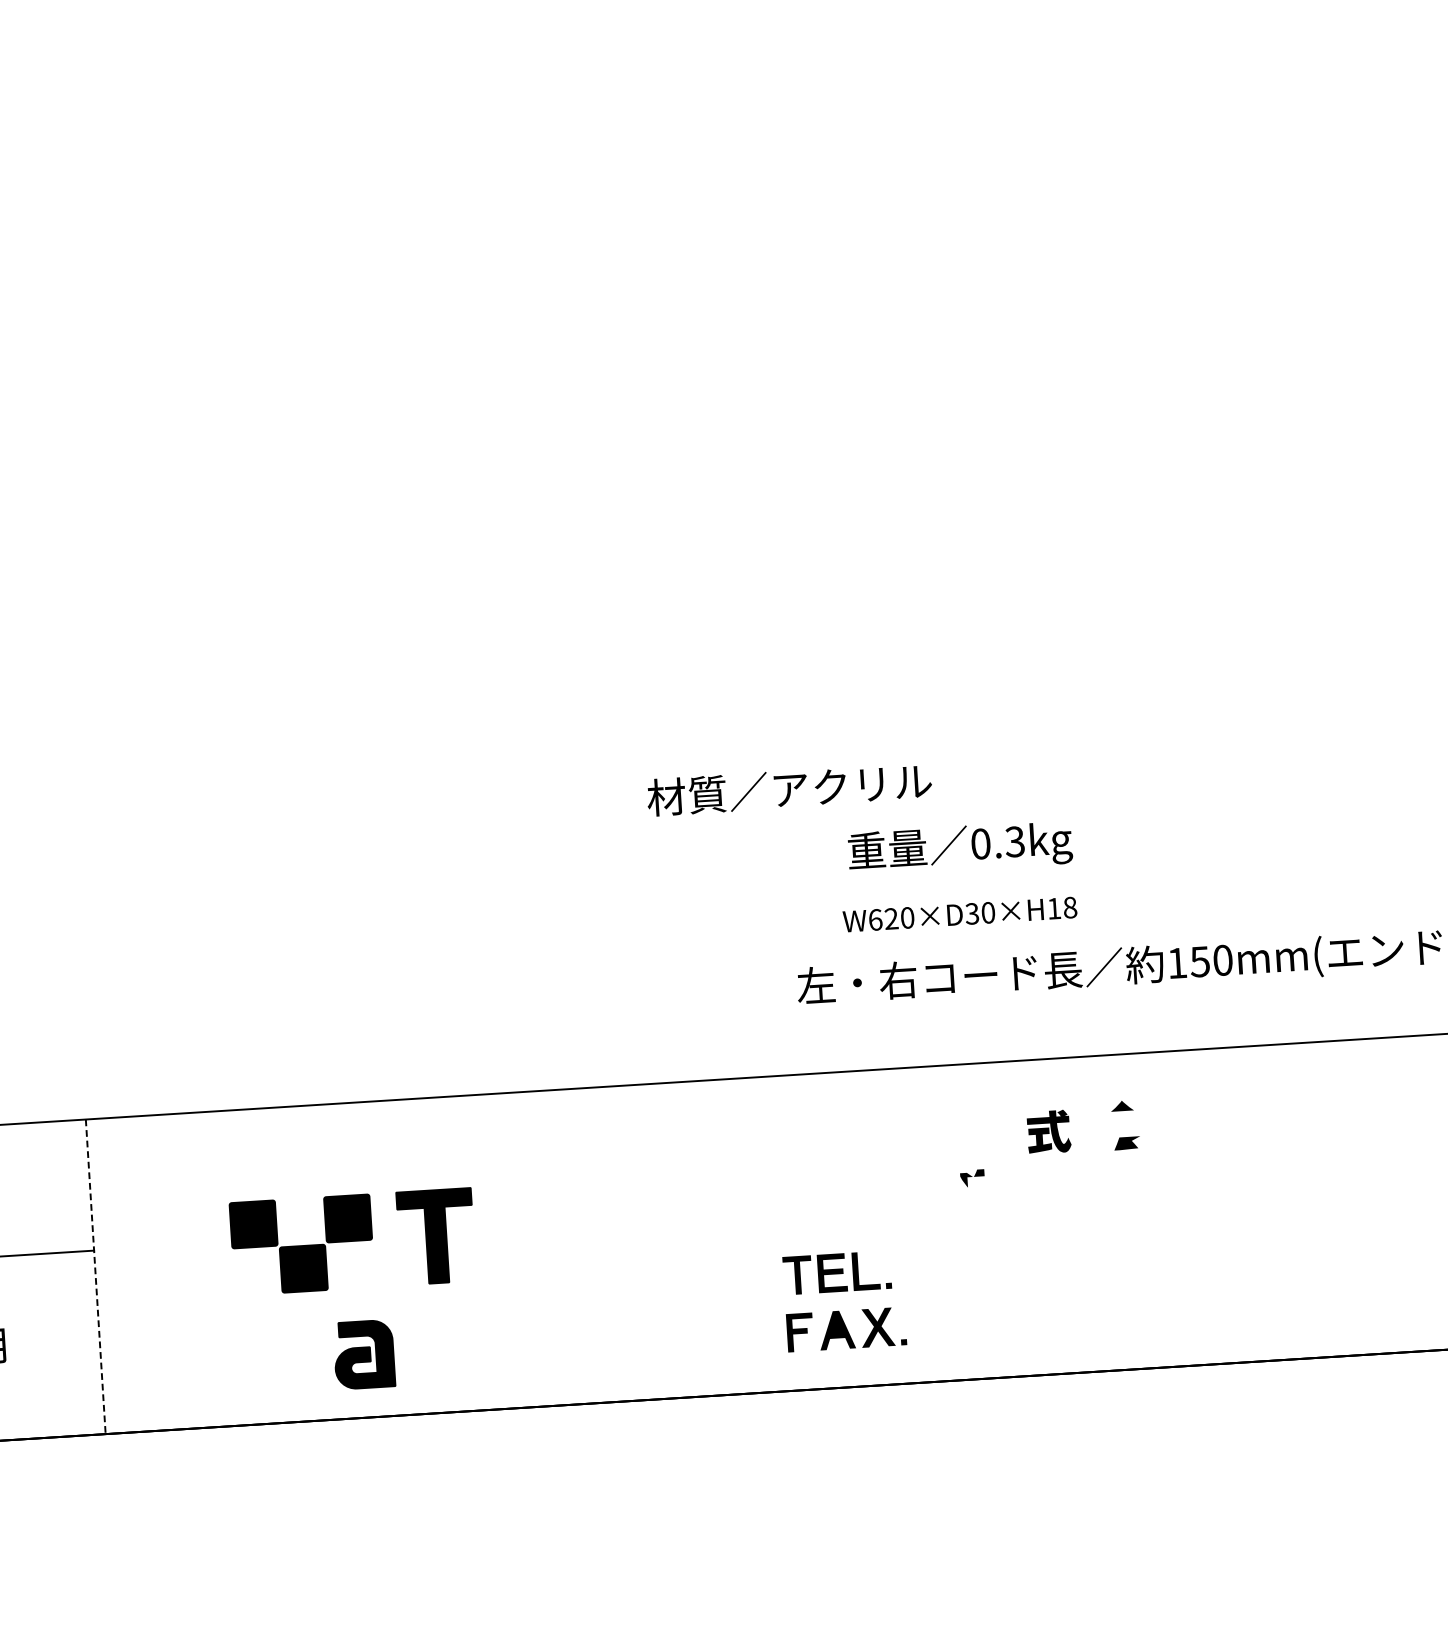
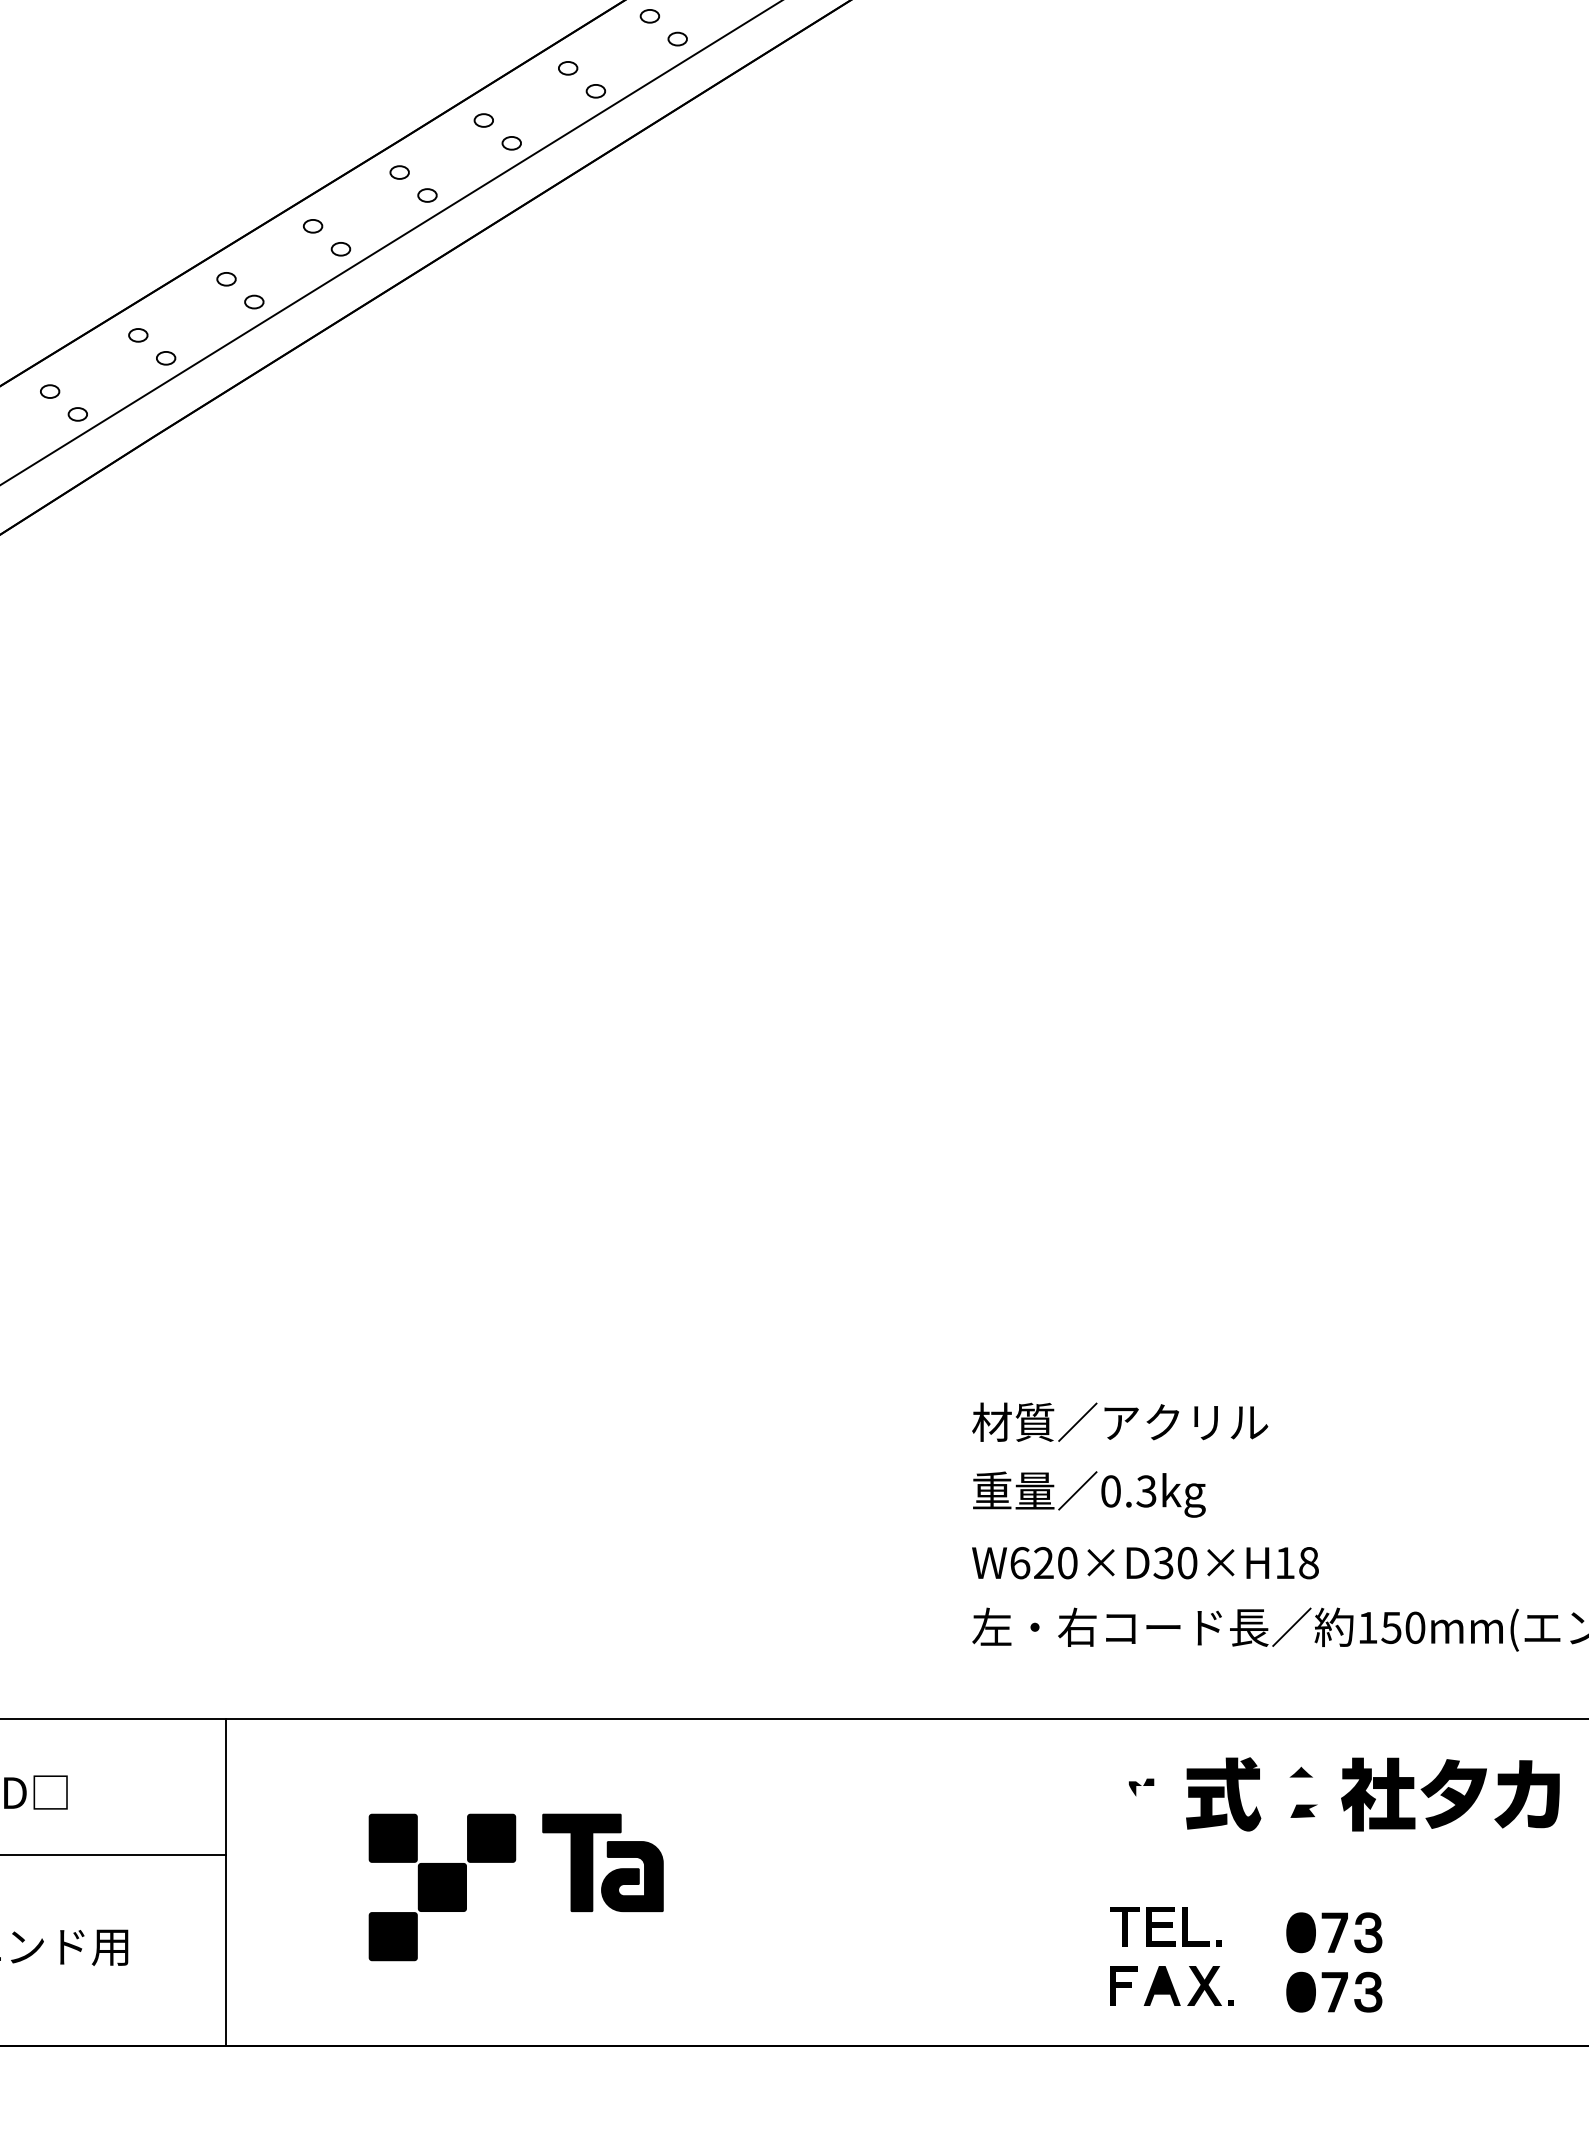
part: (789, 788) -> (1120, 1421), moved
part: (953, 841) -> (1082, 1487), moved
part: (959, 914) -> (1145, 1563), size x1.43
fill: (1339, 1113) -> (1526, 1794), added
part: (1231, 1120) -> (1413, 1794), added
part: (1048, 1132) -> (1223, 1794), size x1.67
part: (972, 1178) -> (1141, 1787), moved
line: (96, 1276) -> (226, 1882), dashed -> solid
part: (1164, 1277) -> (1334, 1952), added
part: (843, 1291) -> (1171, 1946), moved
fill: (258, 1318) -> (392, 1936), added
part: (364, 1354) -> (632, 1876), moved

